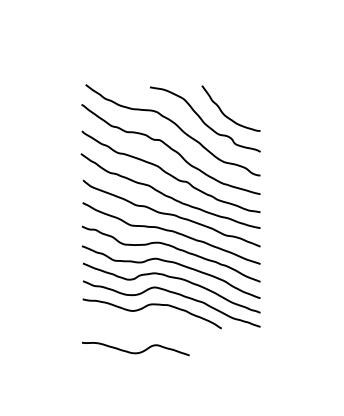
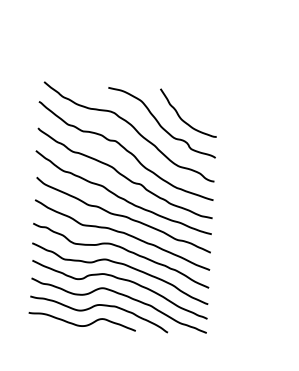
curve: (135, 352) -> (81, 325), moved

